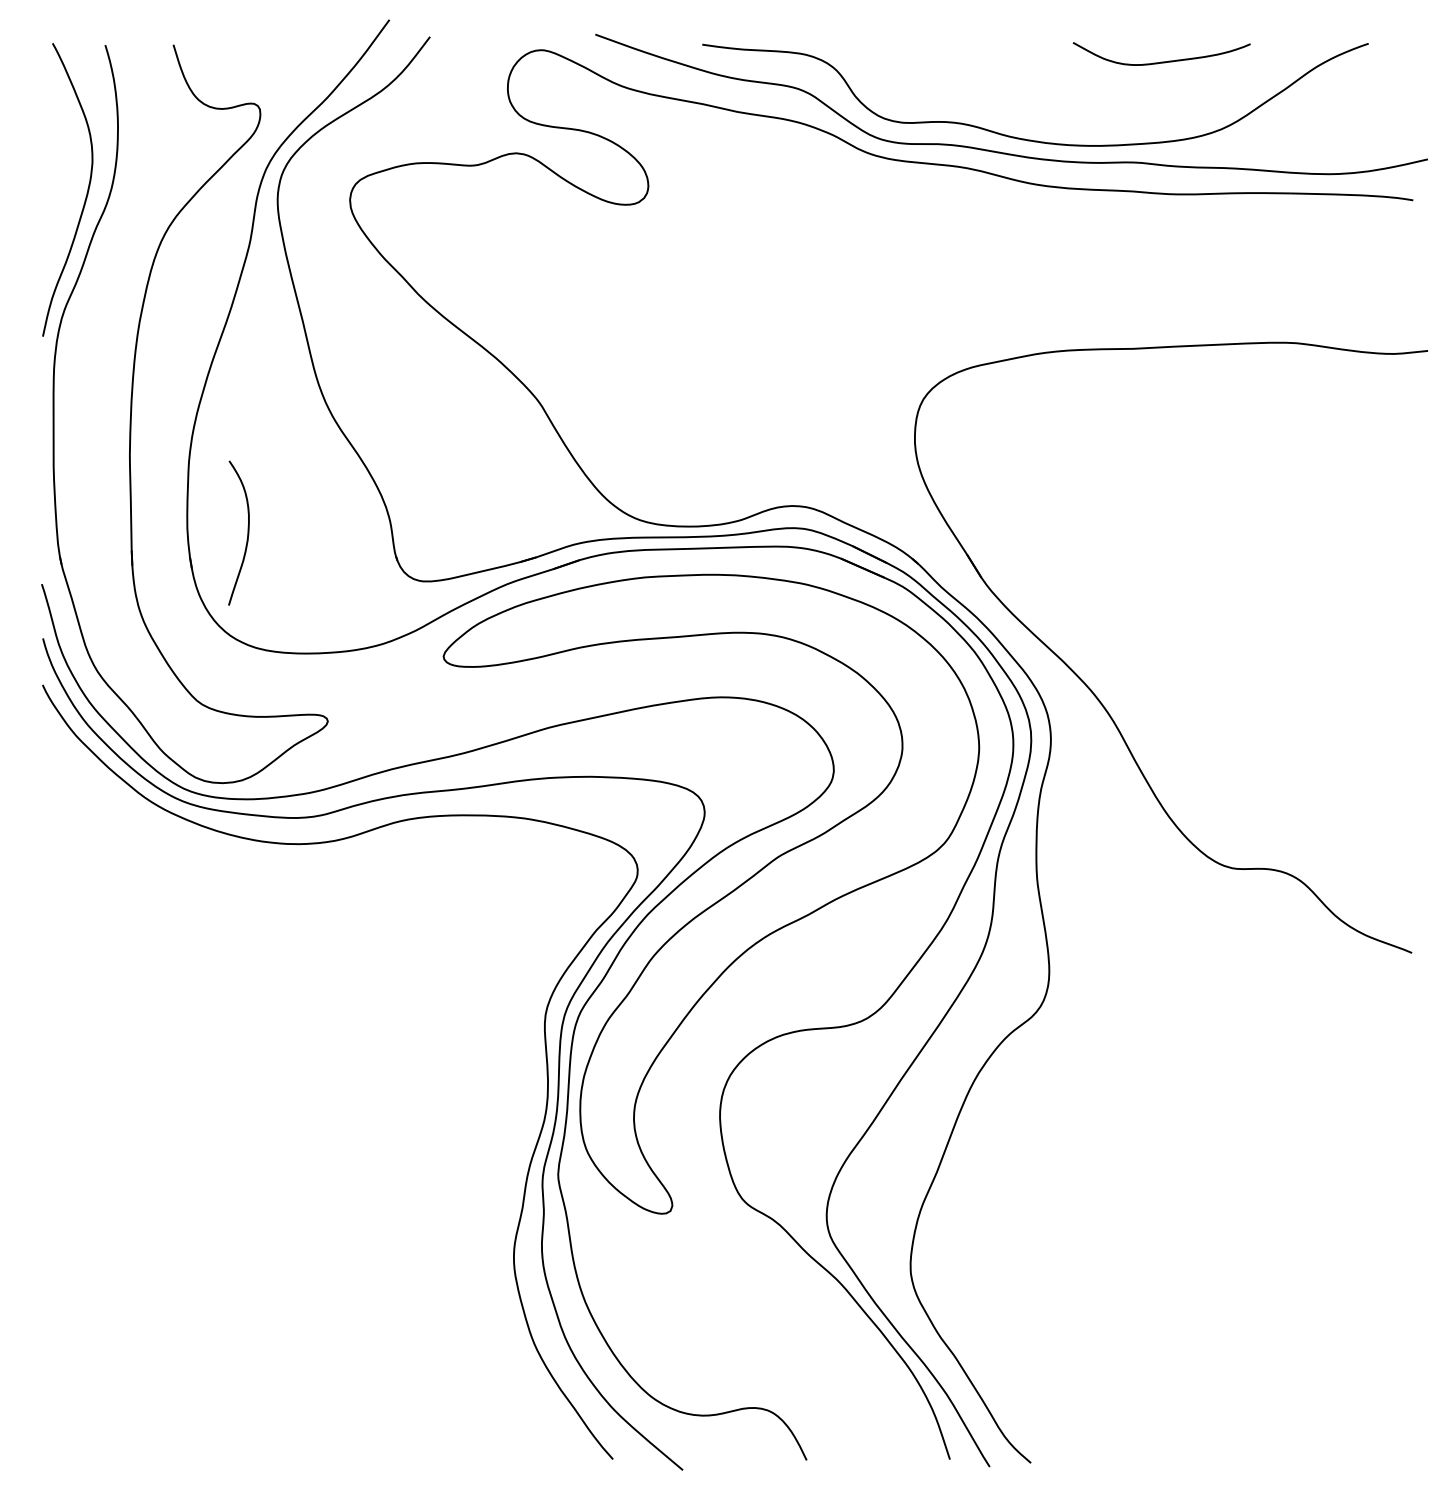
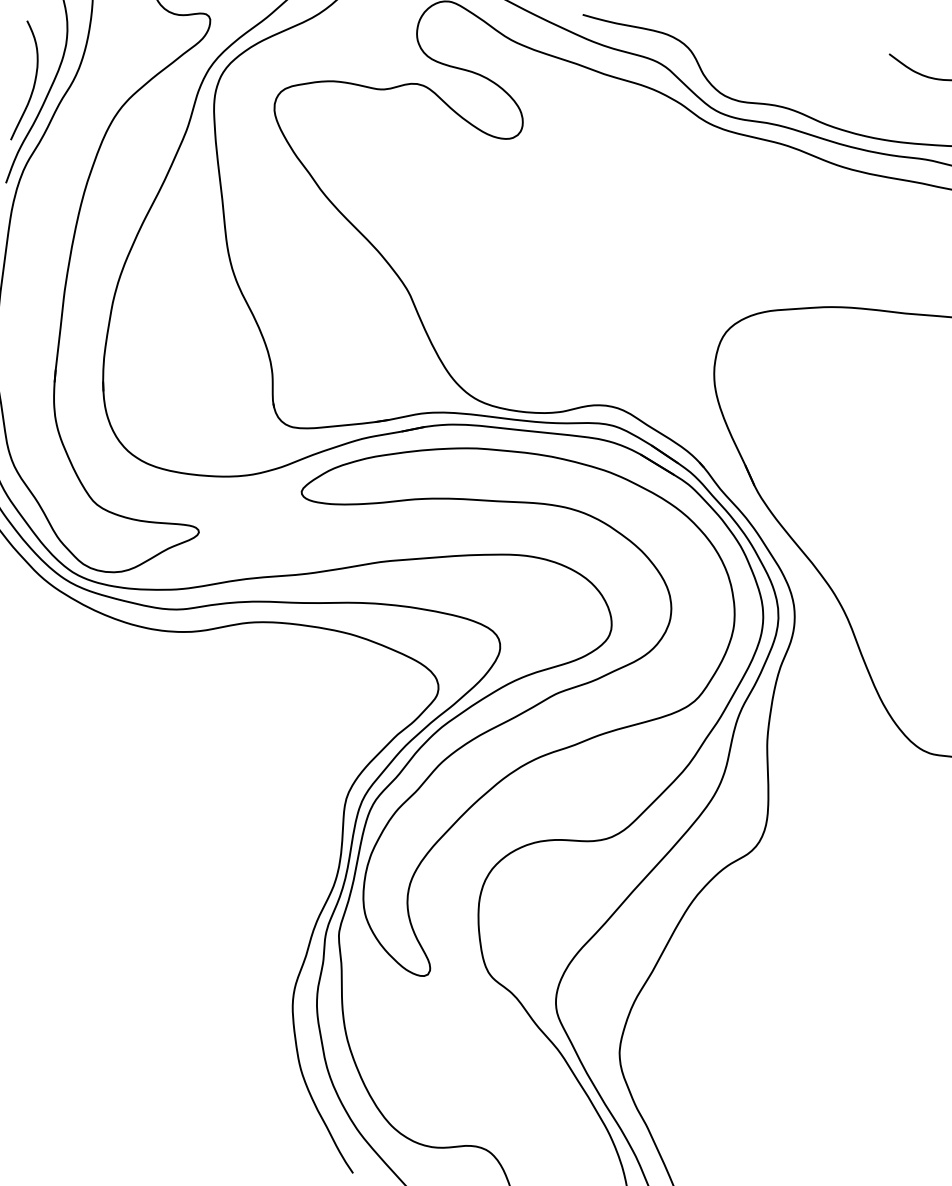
curve: (247, 532) -> (34, 81), moved

